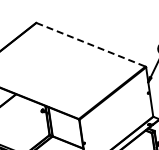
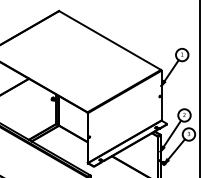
line: (91, 44) -> (110, 40), dashed -> solid

